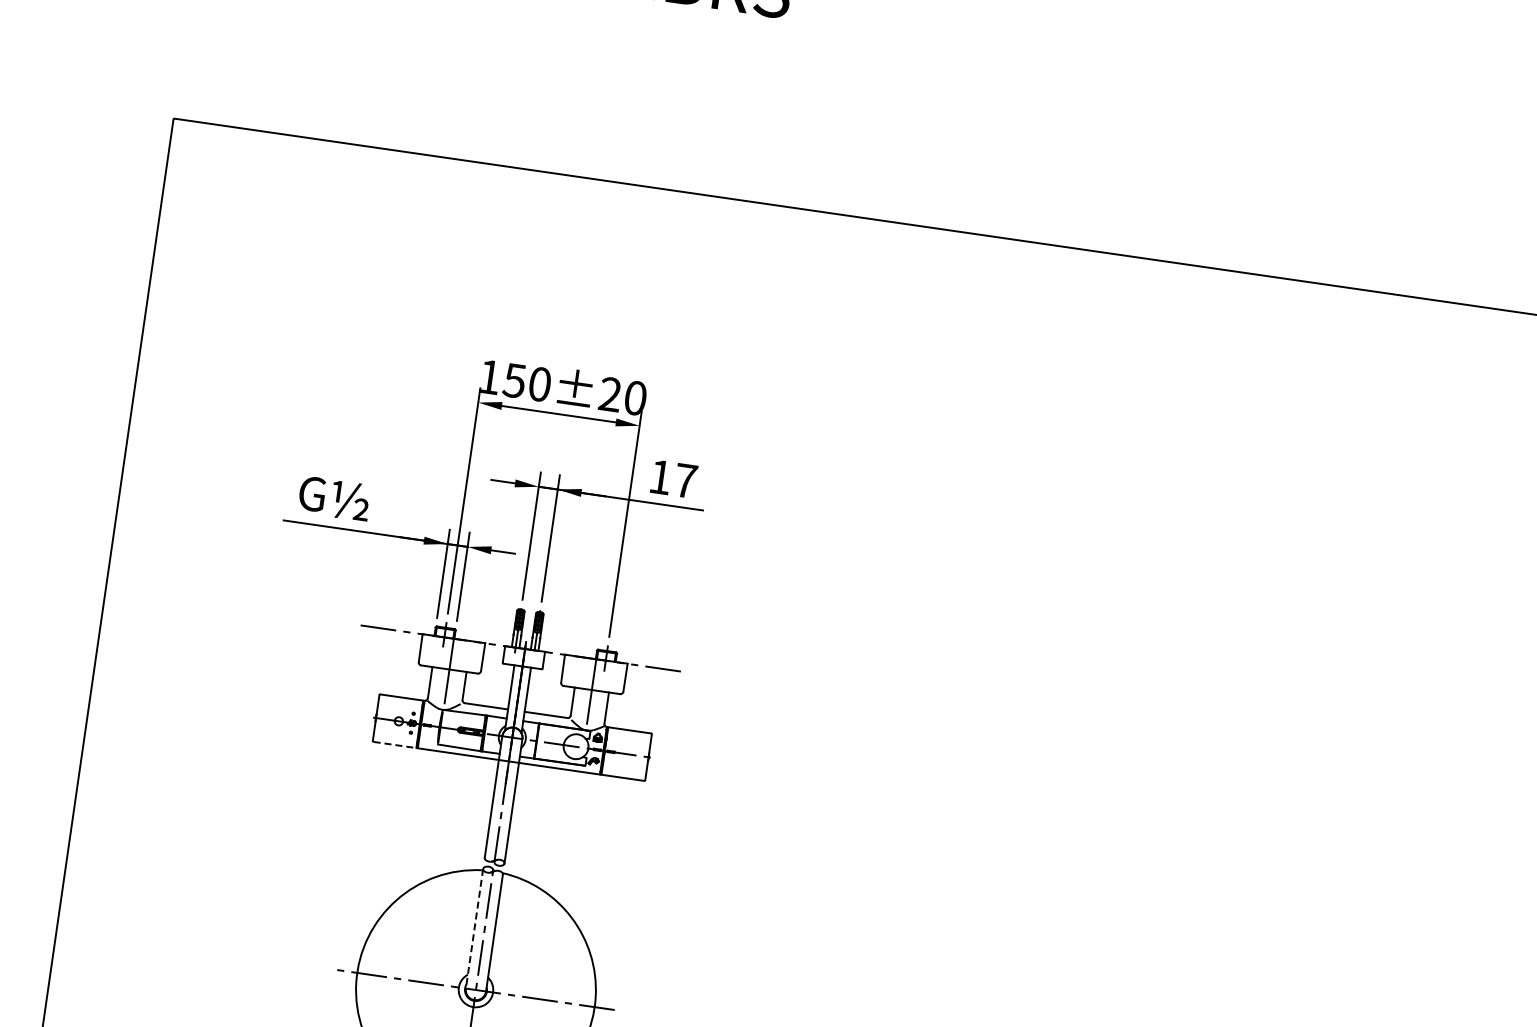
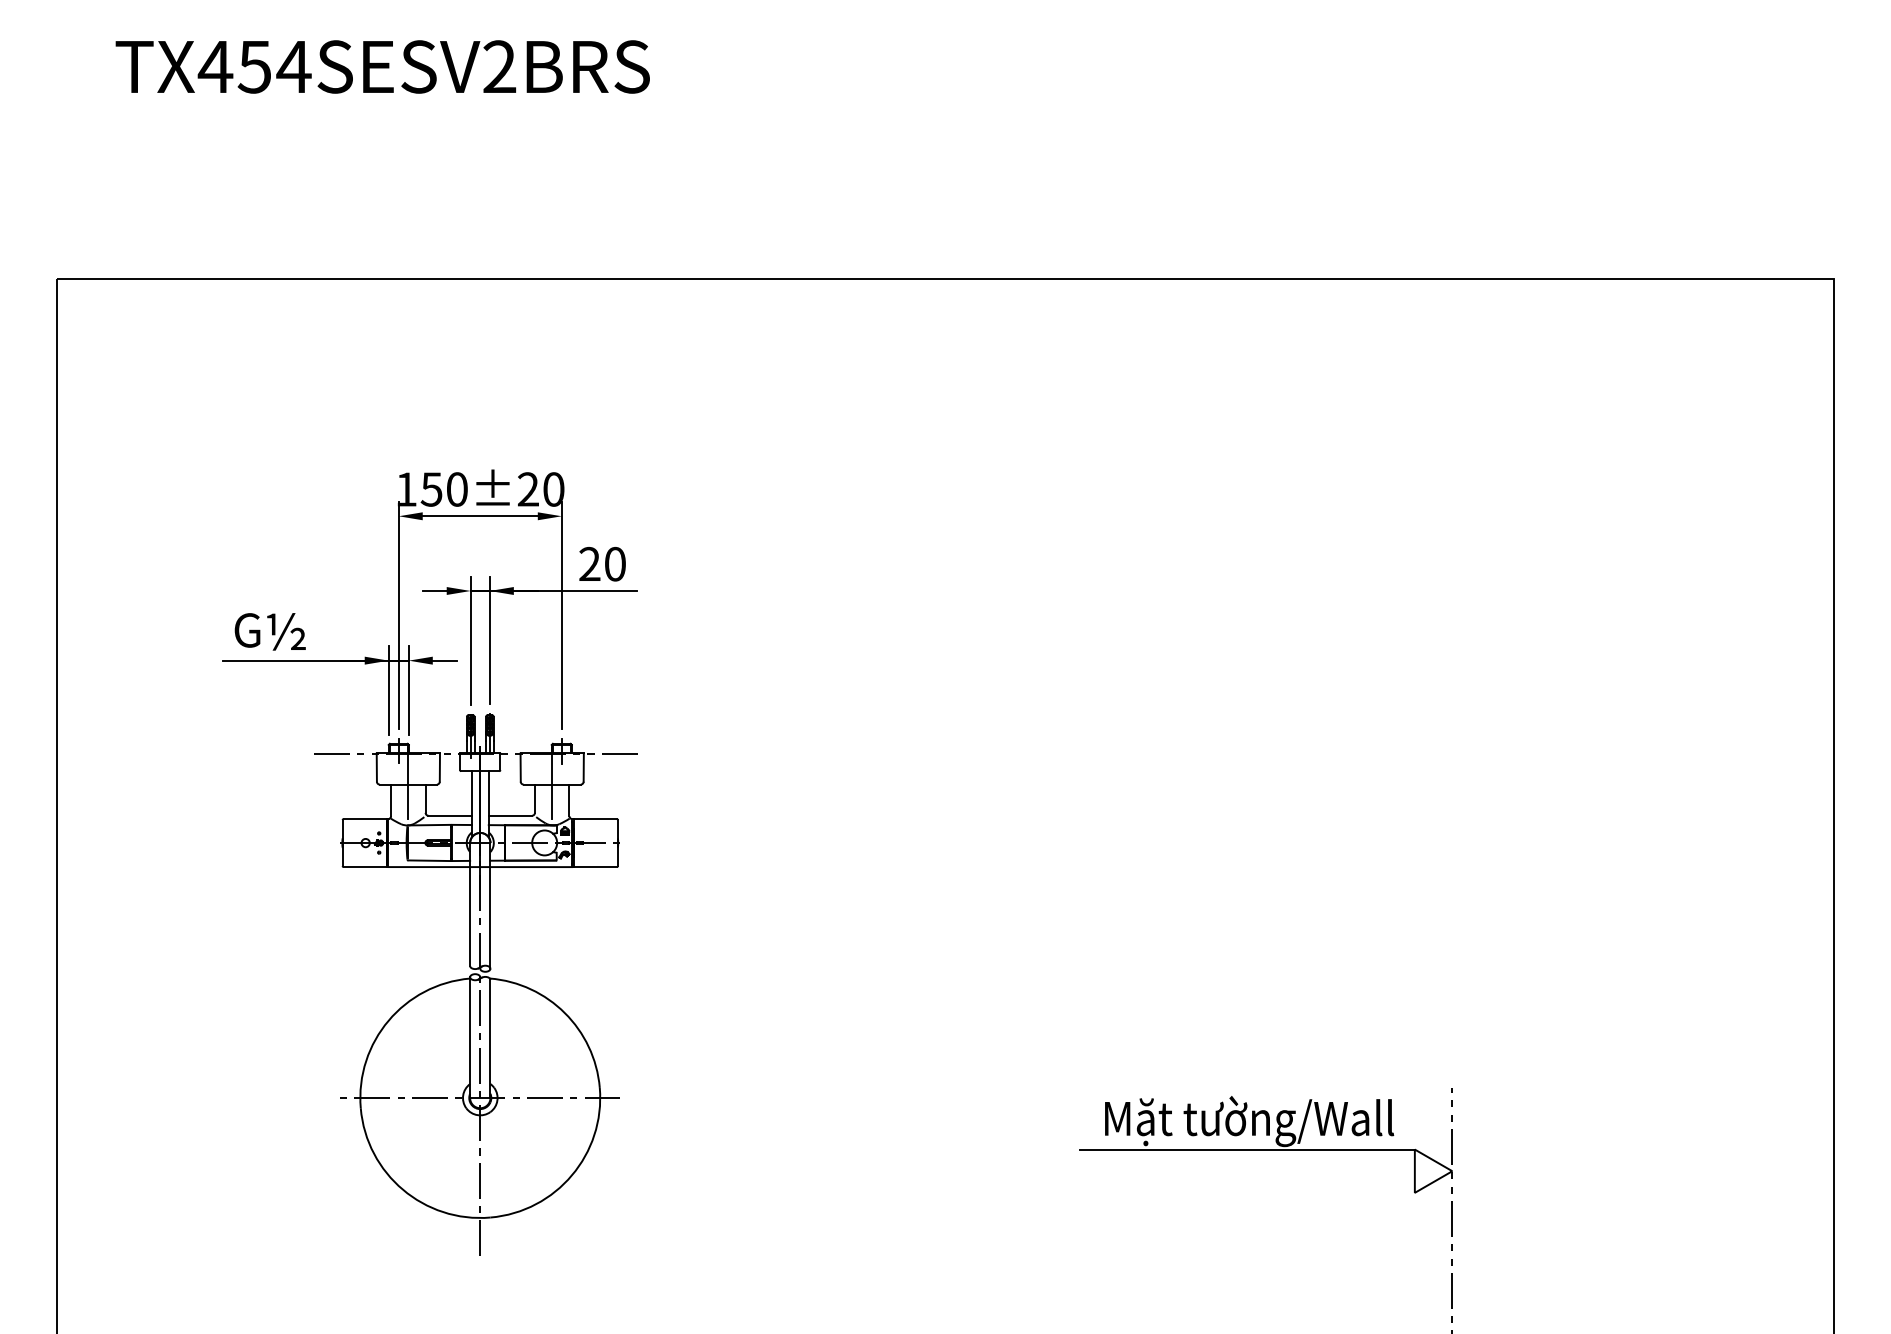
text: (673, 478) -> (602, 563), 17 -> 20
line: (395, 745) -> (365, 867), dashed -> solid
line: (474, 929) -> (470, 1038), dashed -> solid

